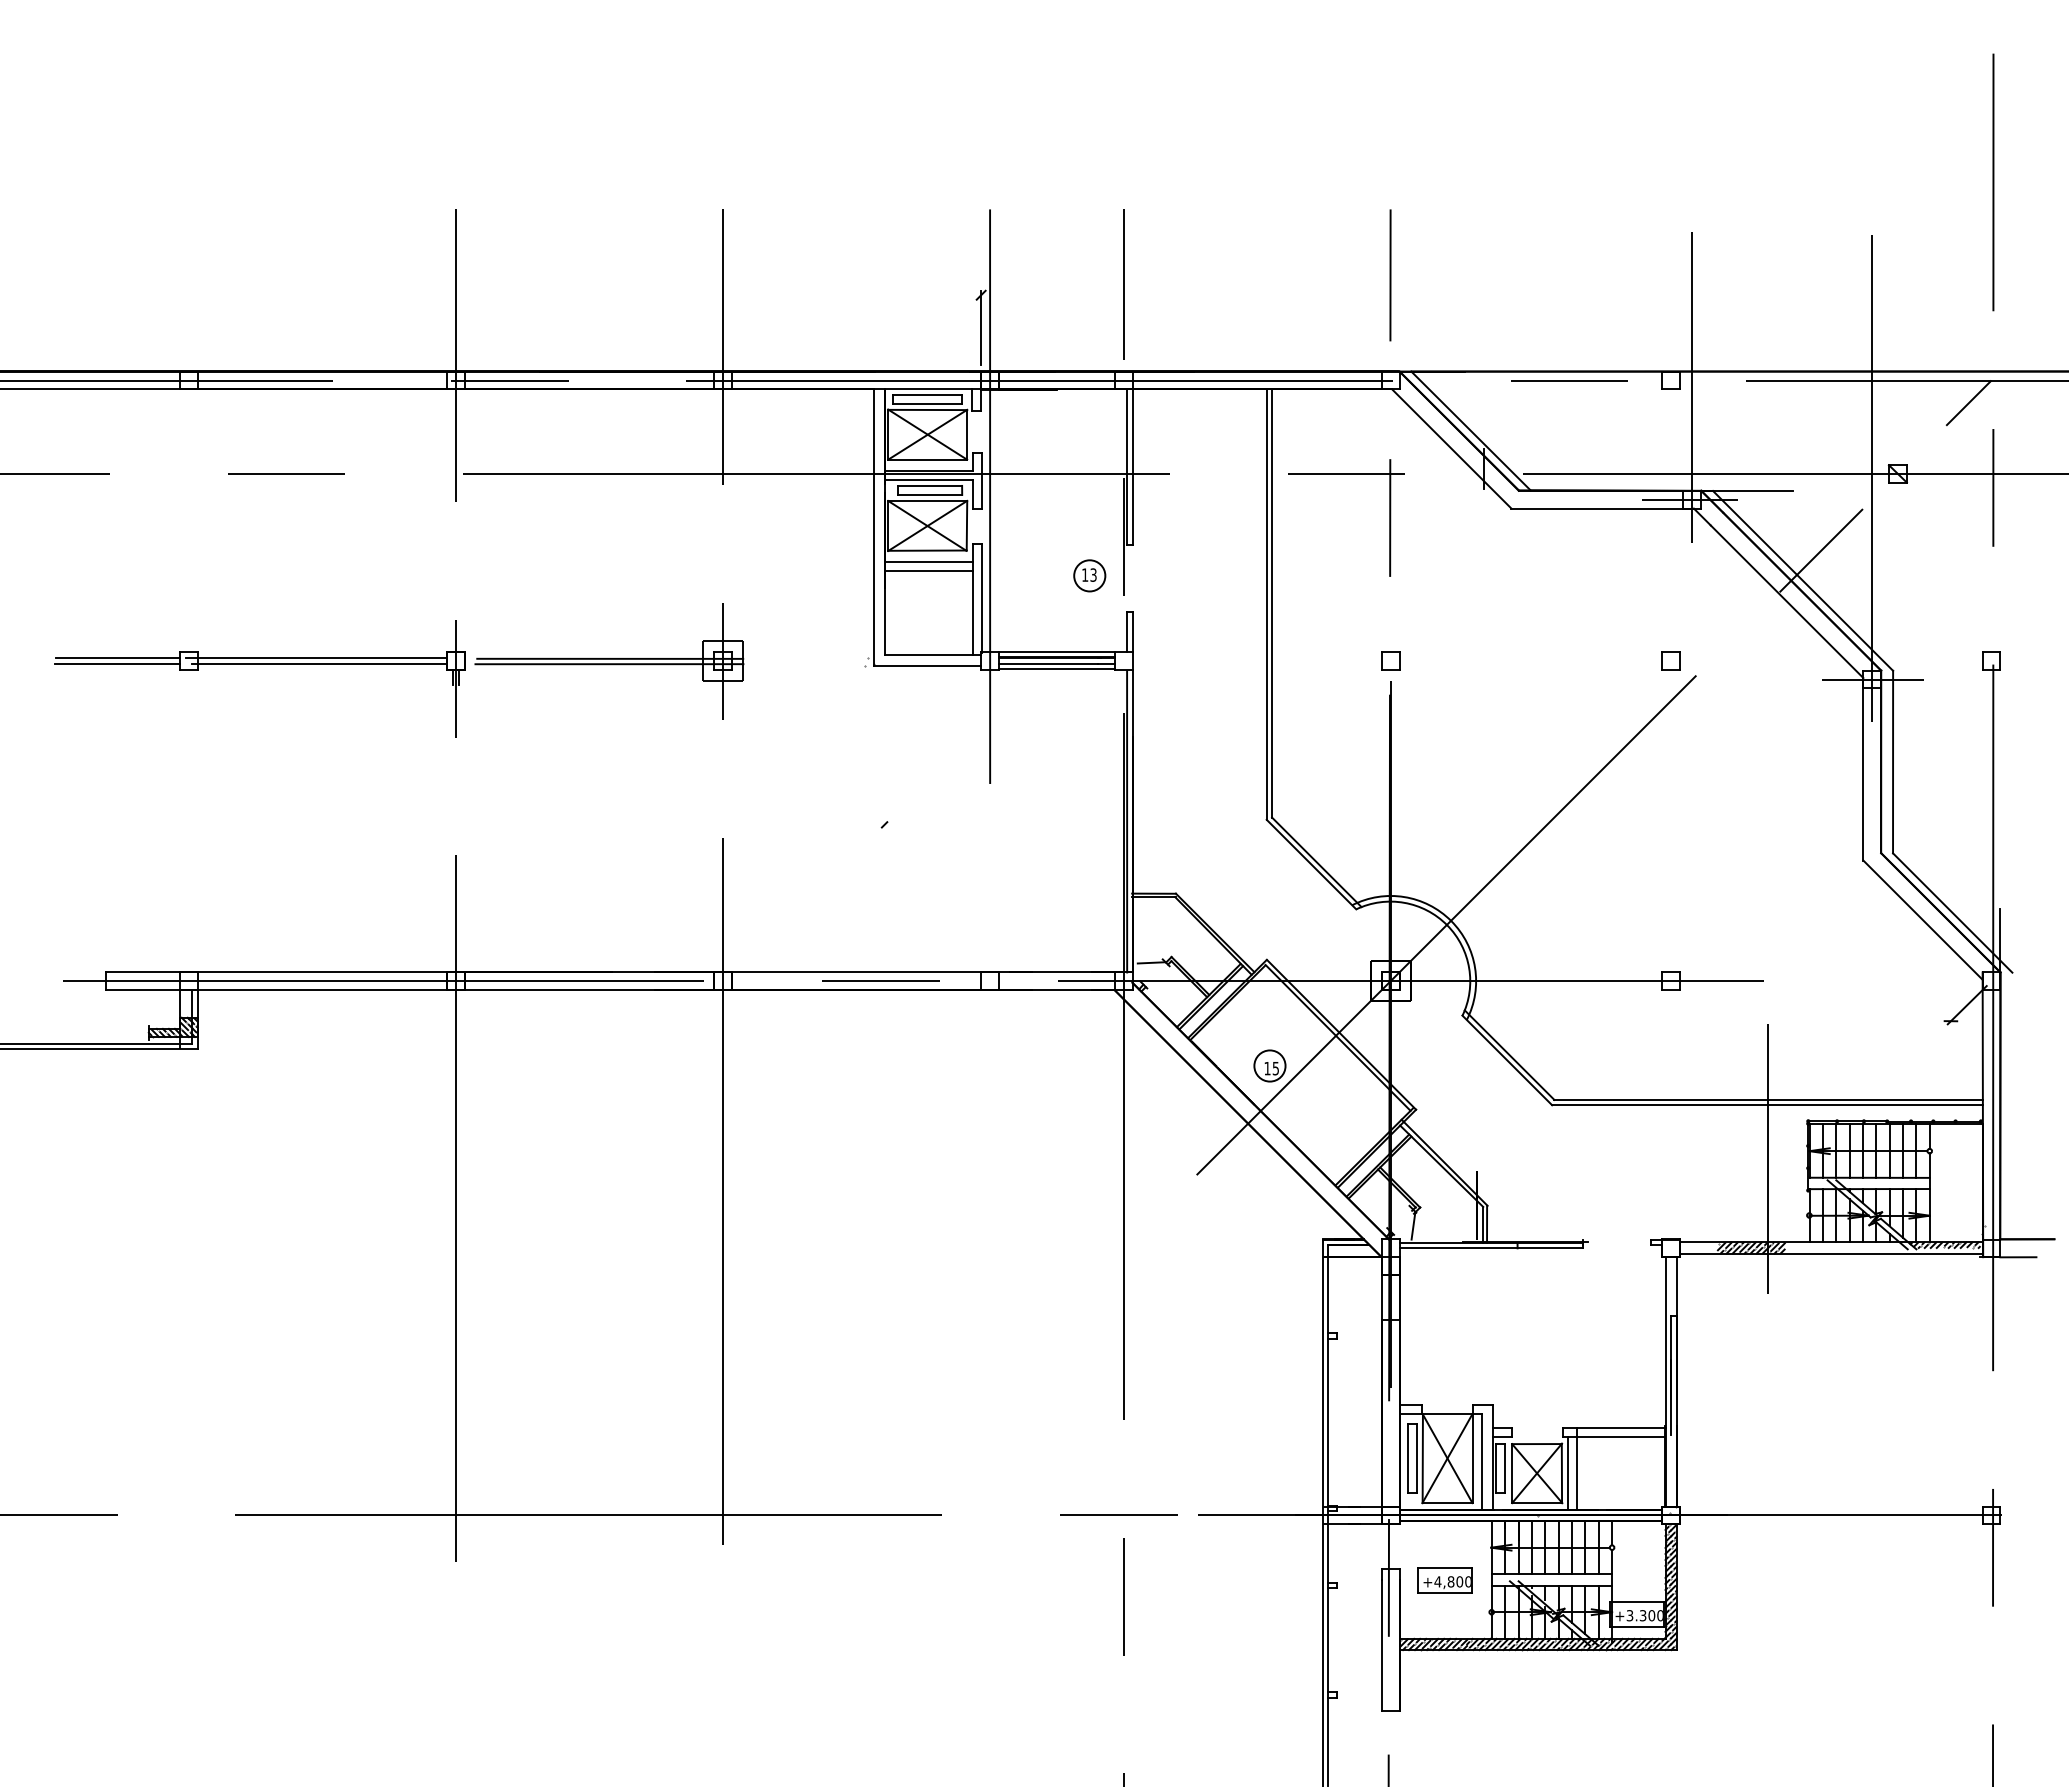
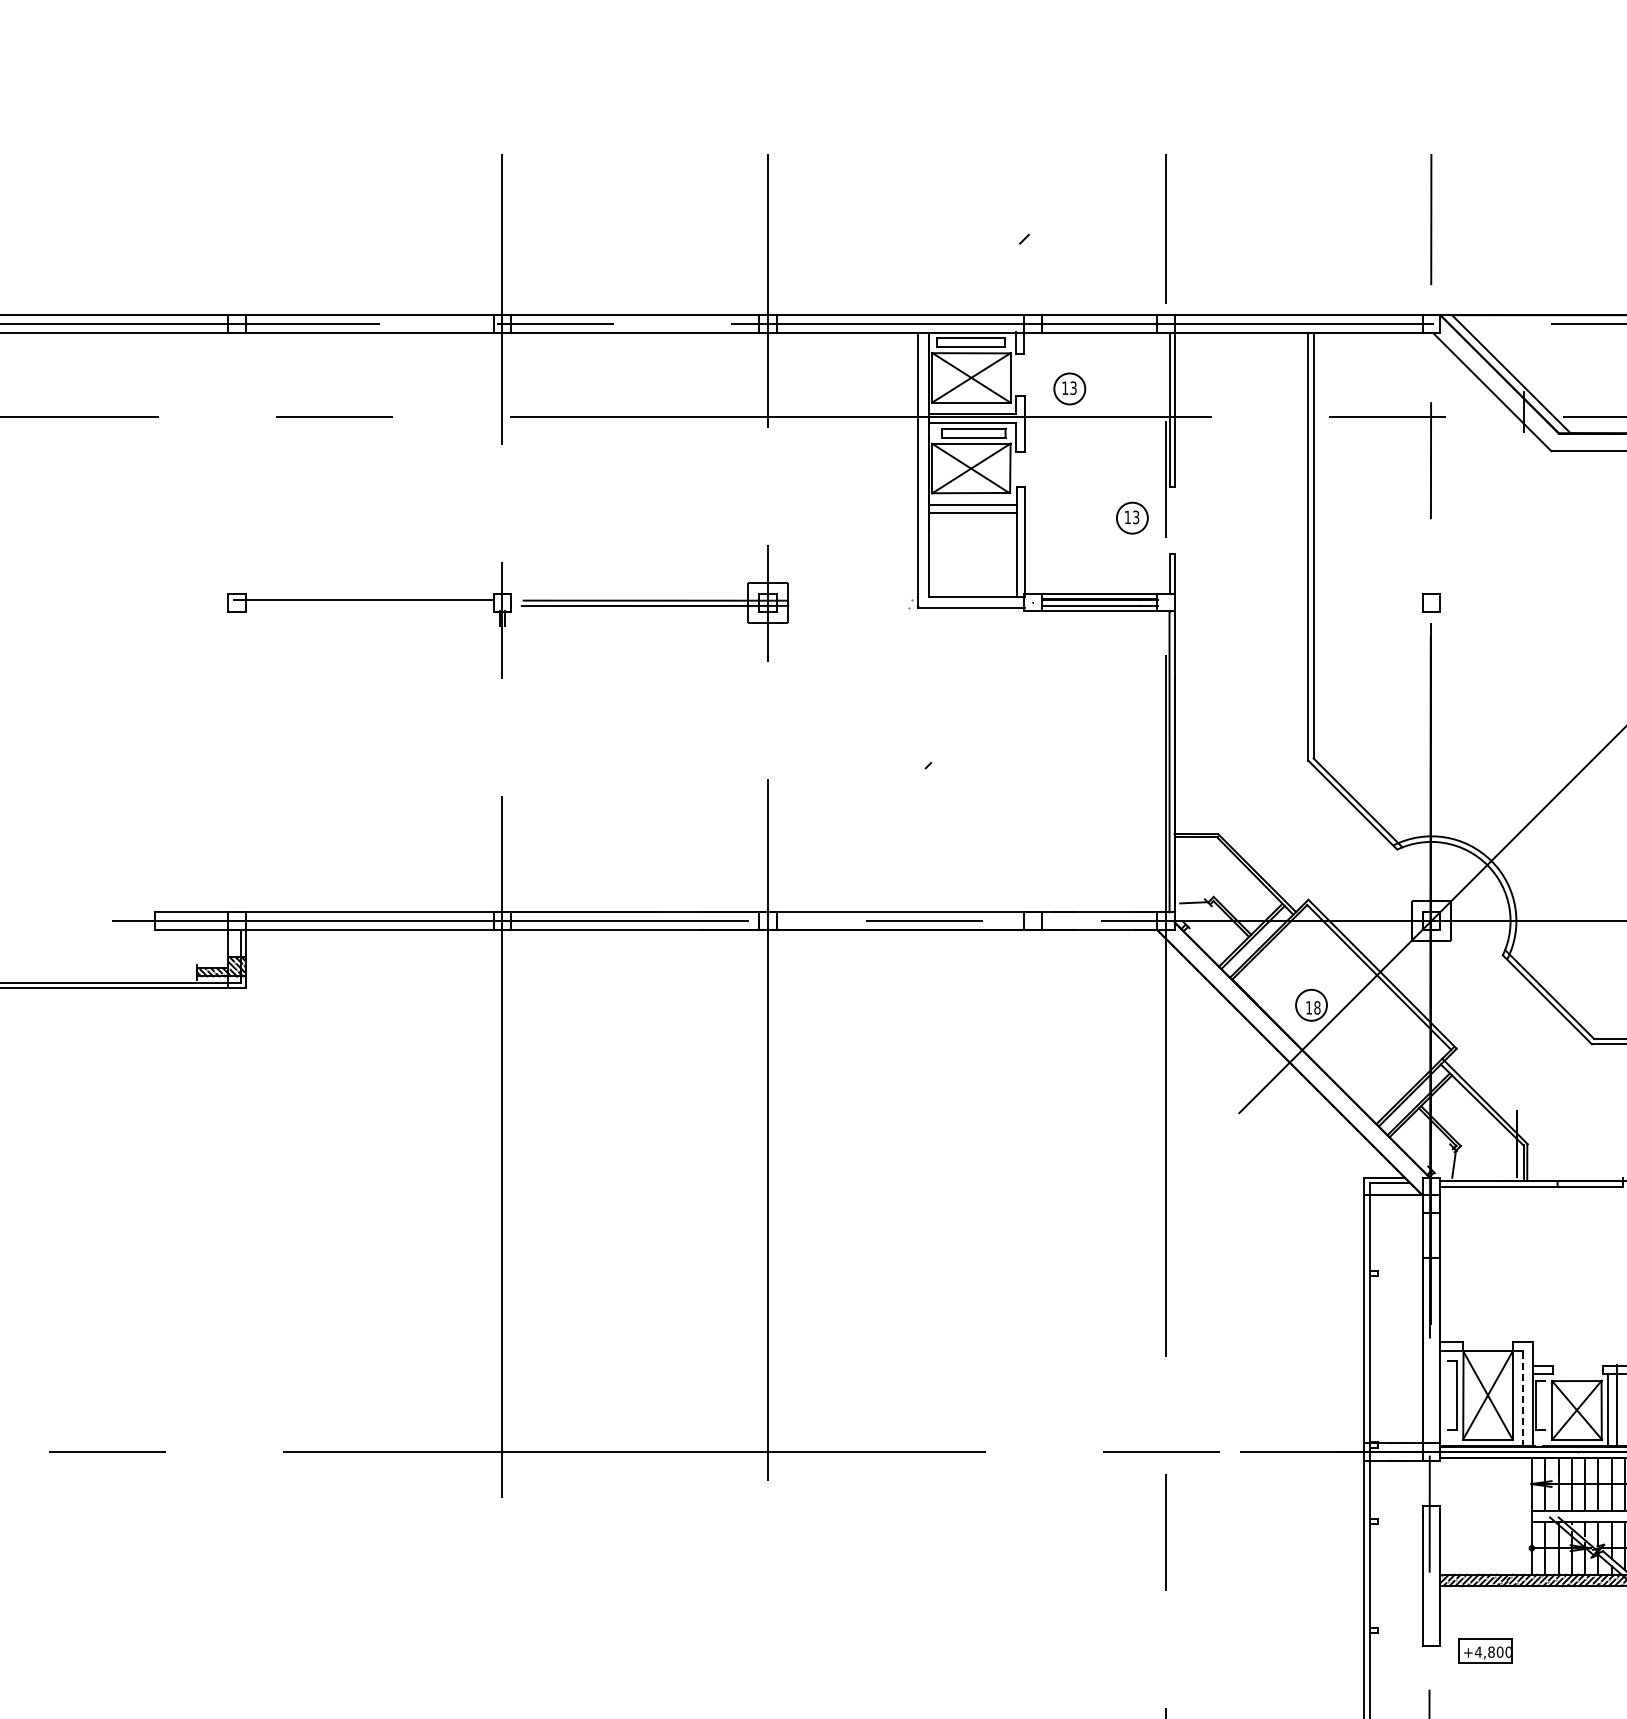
line: (981, 327) -> (1024, 271), removed
part: (1026, 445) -> (1069, 388), added
line: (990, 496) -> (1033, 439), removed
line: (117, 658) -> (166, 600), removed
line: (117, 663) -> (166, 605), removed
line: (319, 663) -> (366, 605), removed
text: (1275, 1068) -> (1316, 1007), 15 -> 18
line: (1407, 1458) -> (1448, 1395), removed
line: (1482, 1461) -> (1522, 1398), solid -> dashed
line: (1505, 1468) -> (1545, 1405), removed
part: (1444, 1580) -> (1484, 1650), moved

